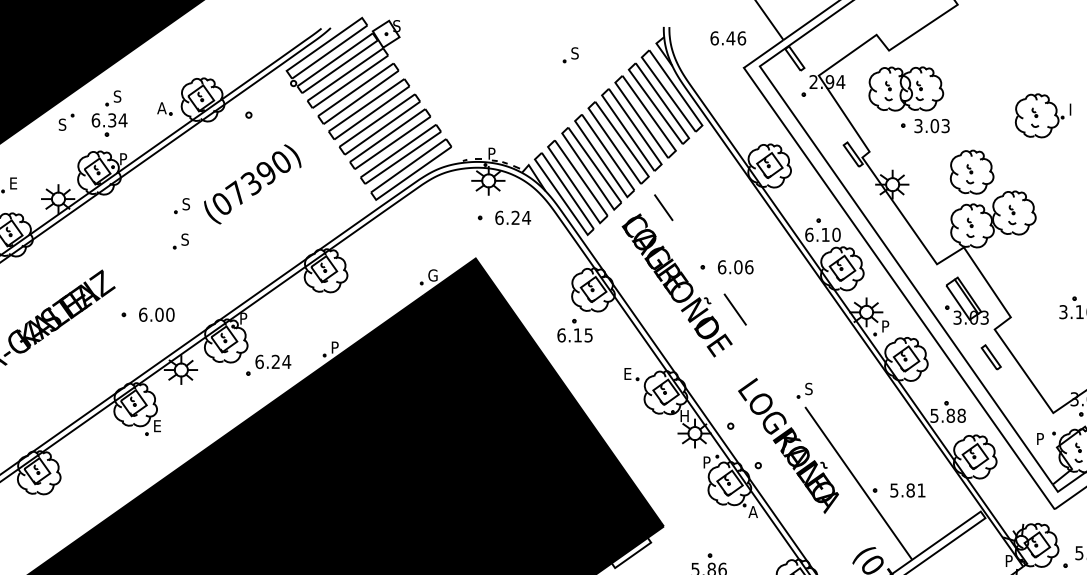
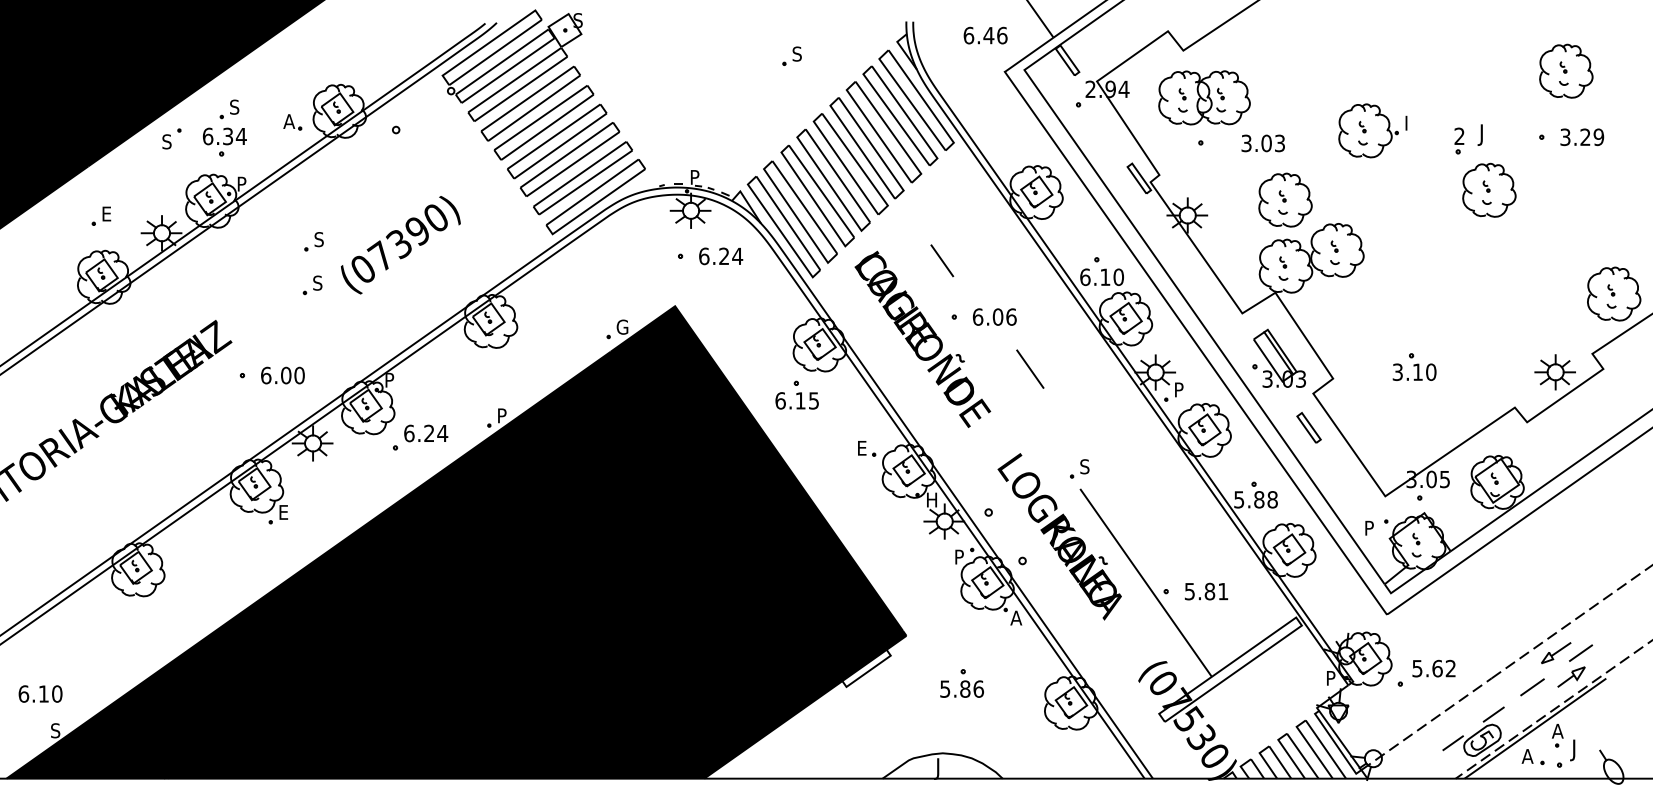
text: (931, 126) -> (1262, 143), moved
text: (252, 184) -> (400, 245), moved
line: (663, 207) -> (942, 260), moved
line: (735, 309) -> (1030, 368), moved

